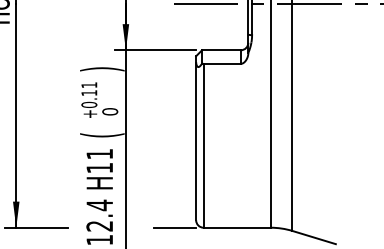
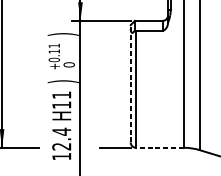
text: (102, 135) -> (63, 81), ( -> )
line: (196, 137) -> (130, 83), solid -> dashed
line: (237, 227) -> (160, 147), solid -> dashed

